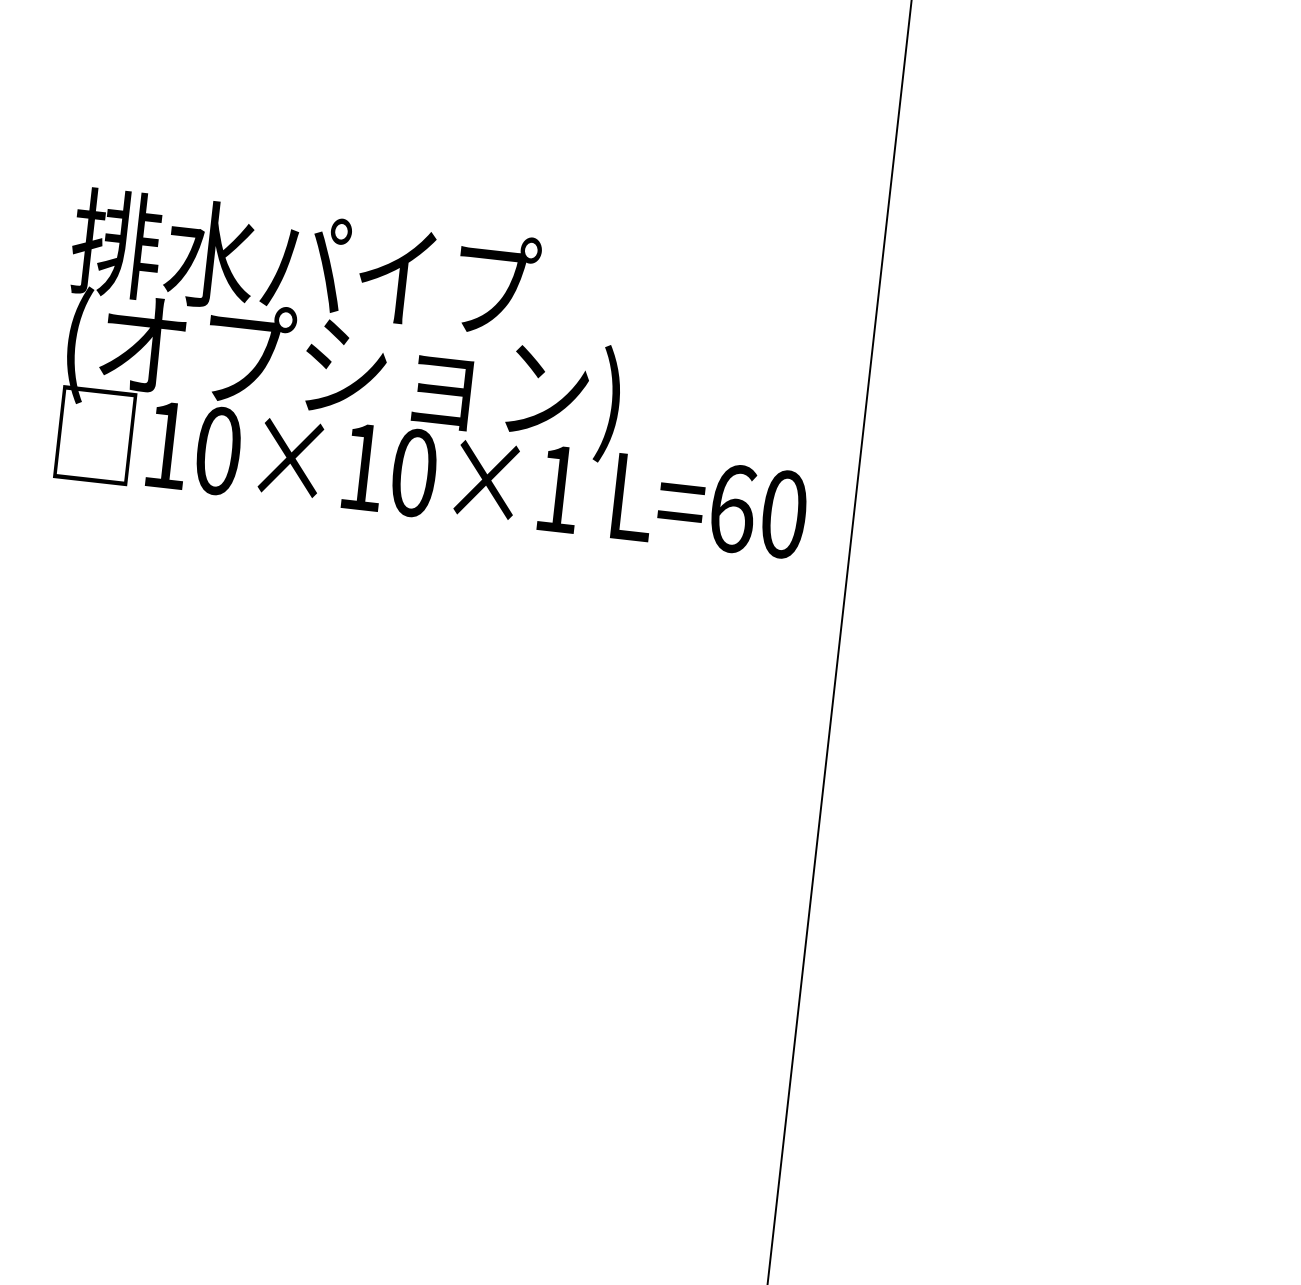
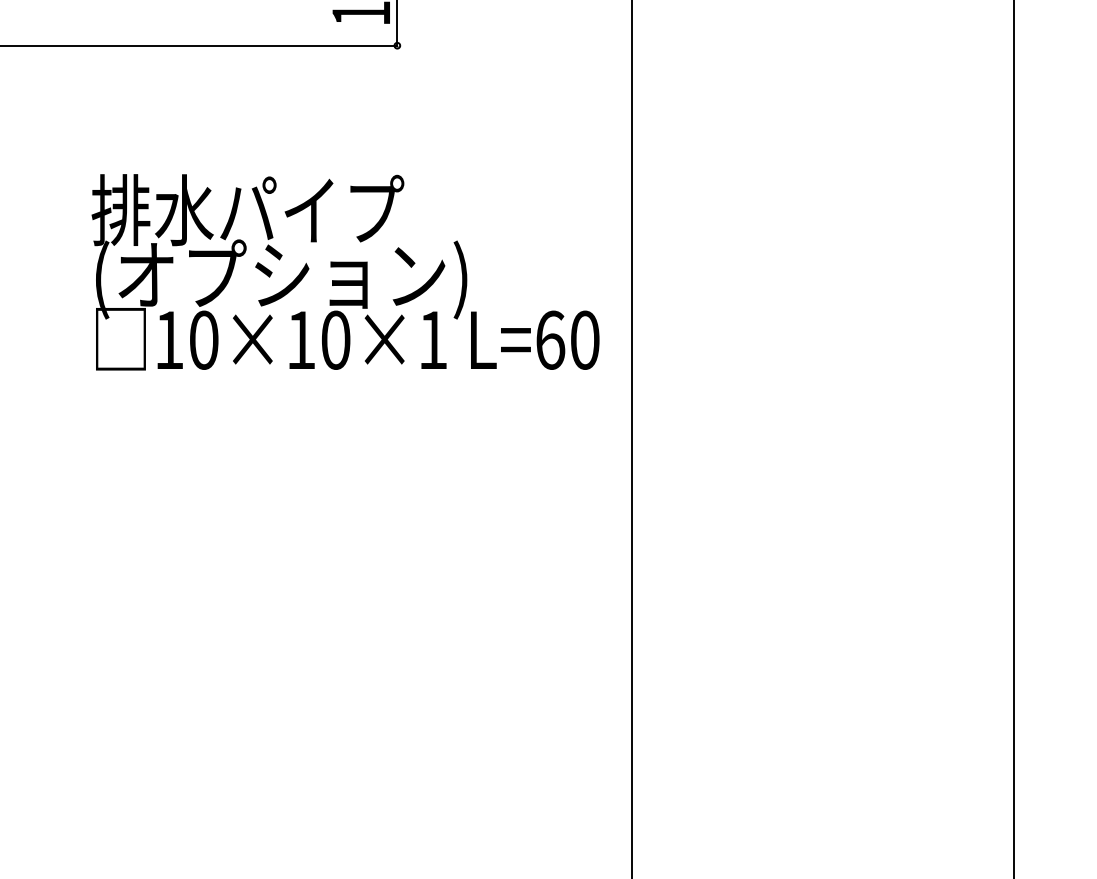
text: (439, 373) -> (345, 272), moved

